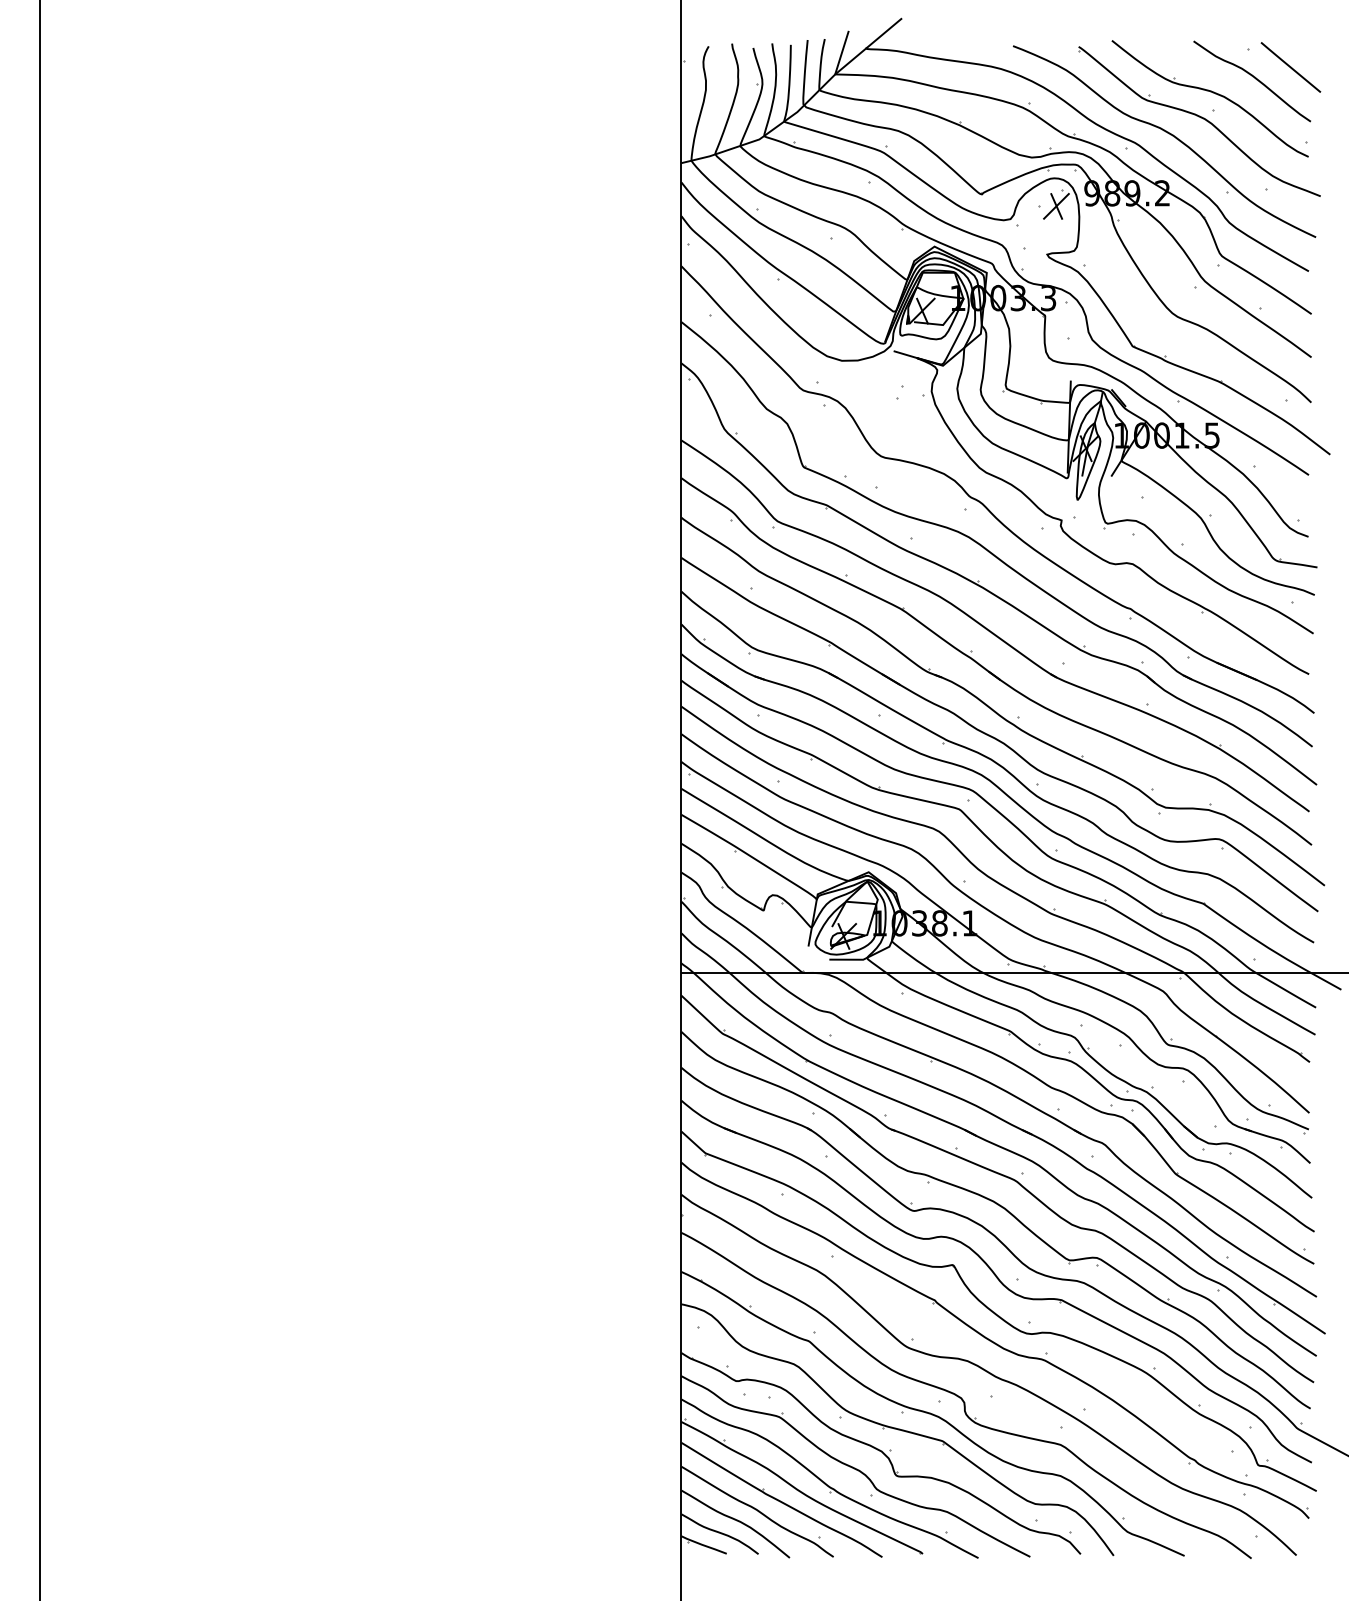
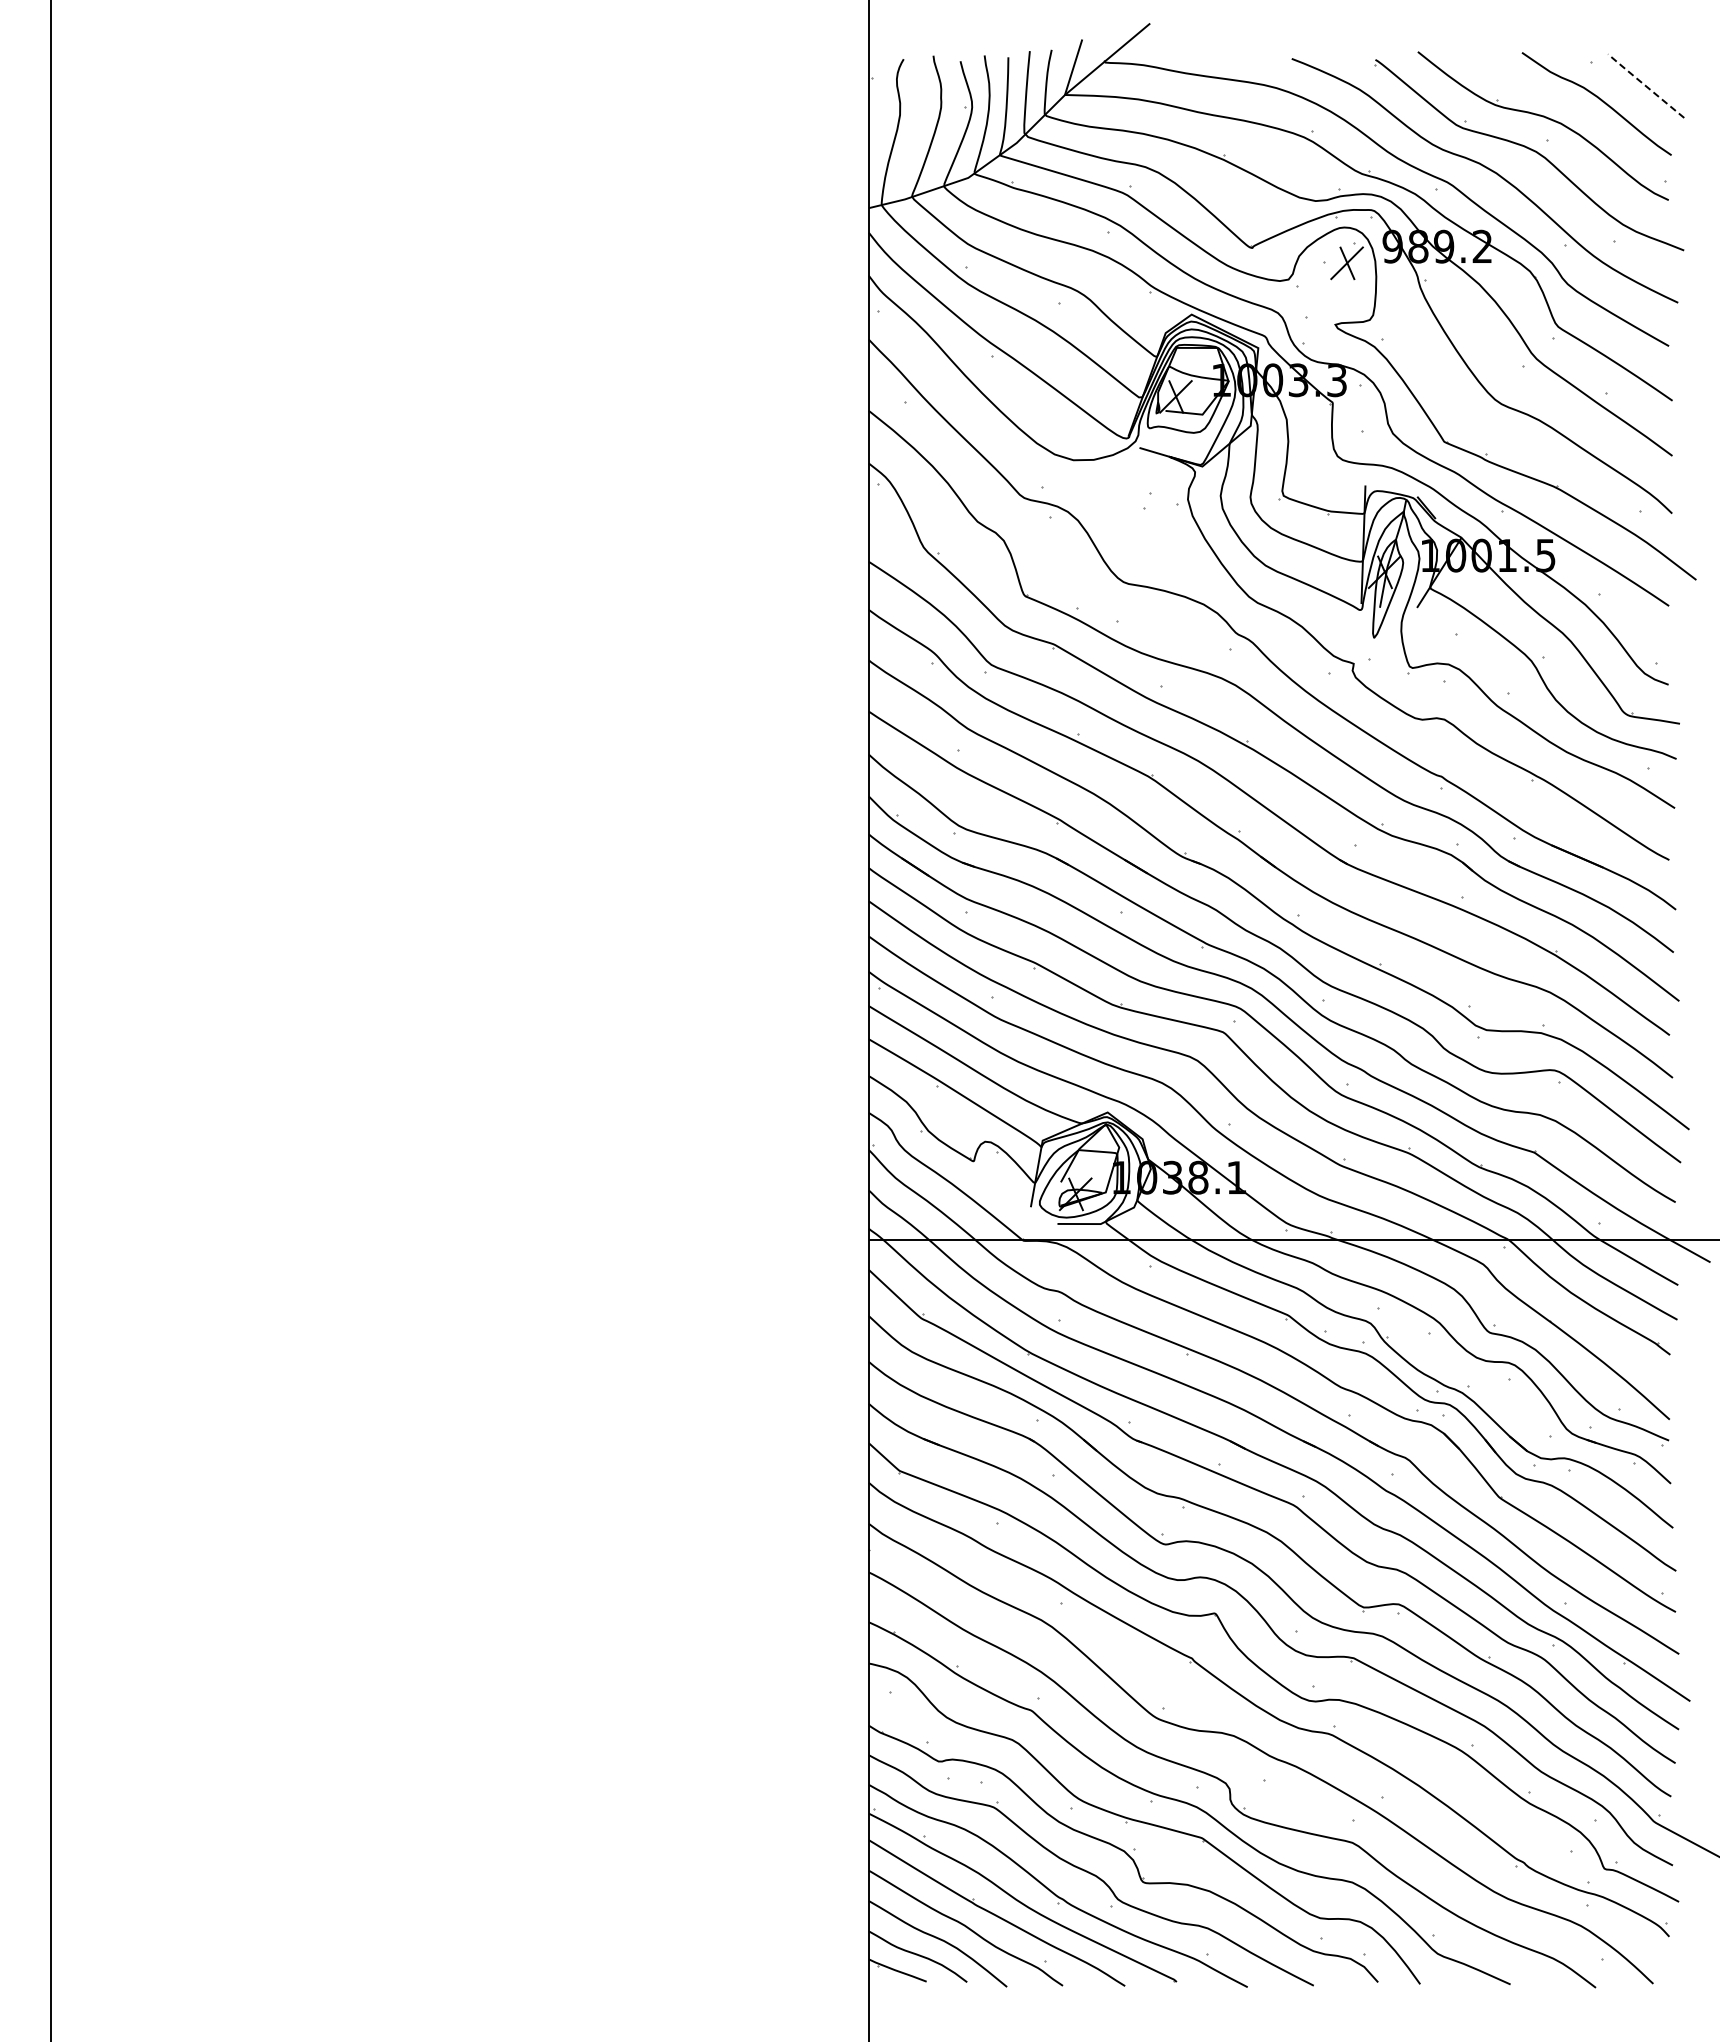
line: (1290, 66) -> (1645, 85), solid -> dashed

